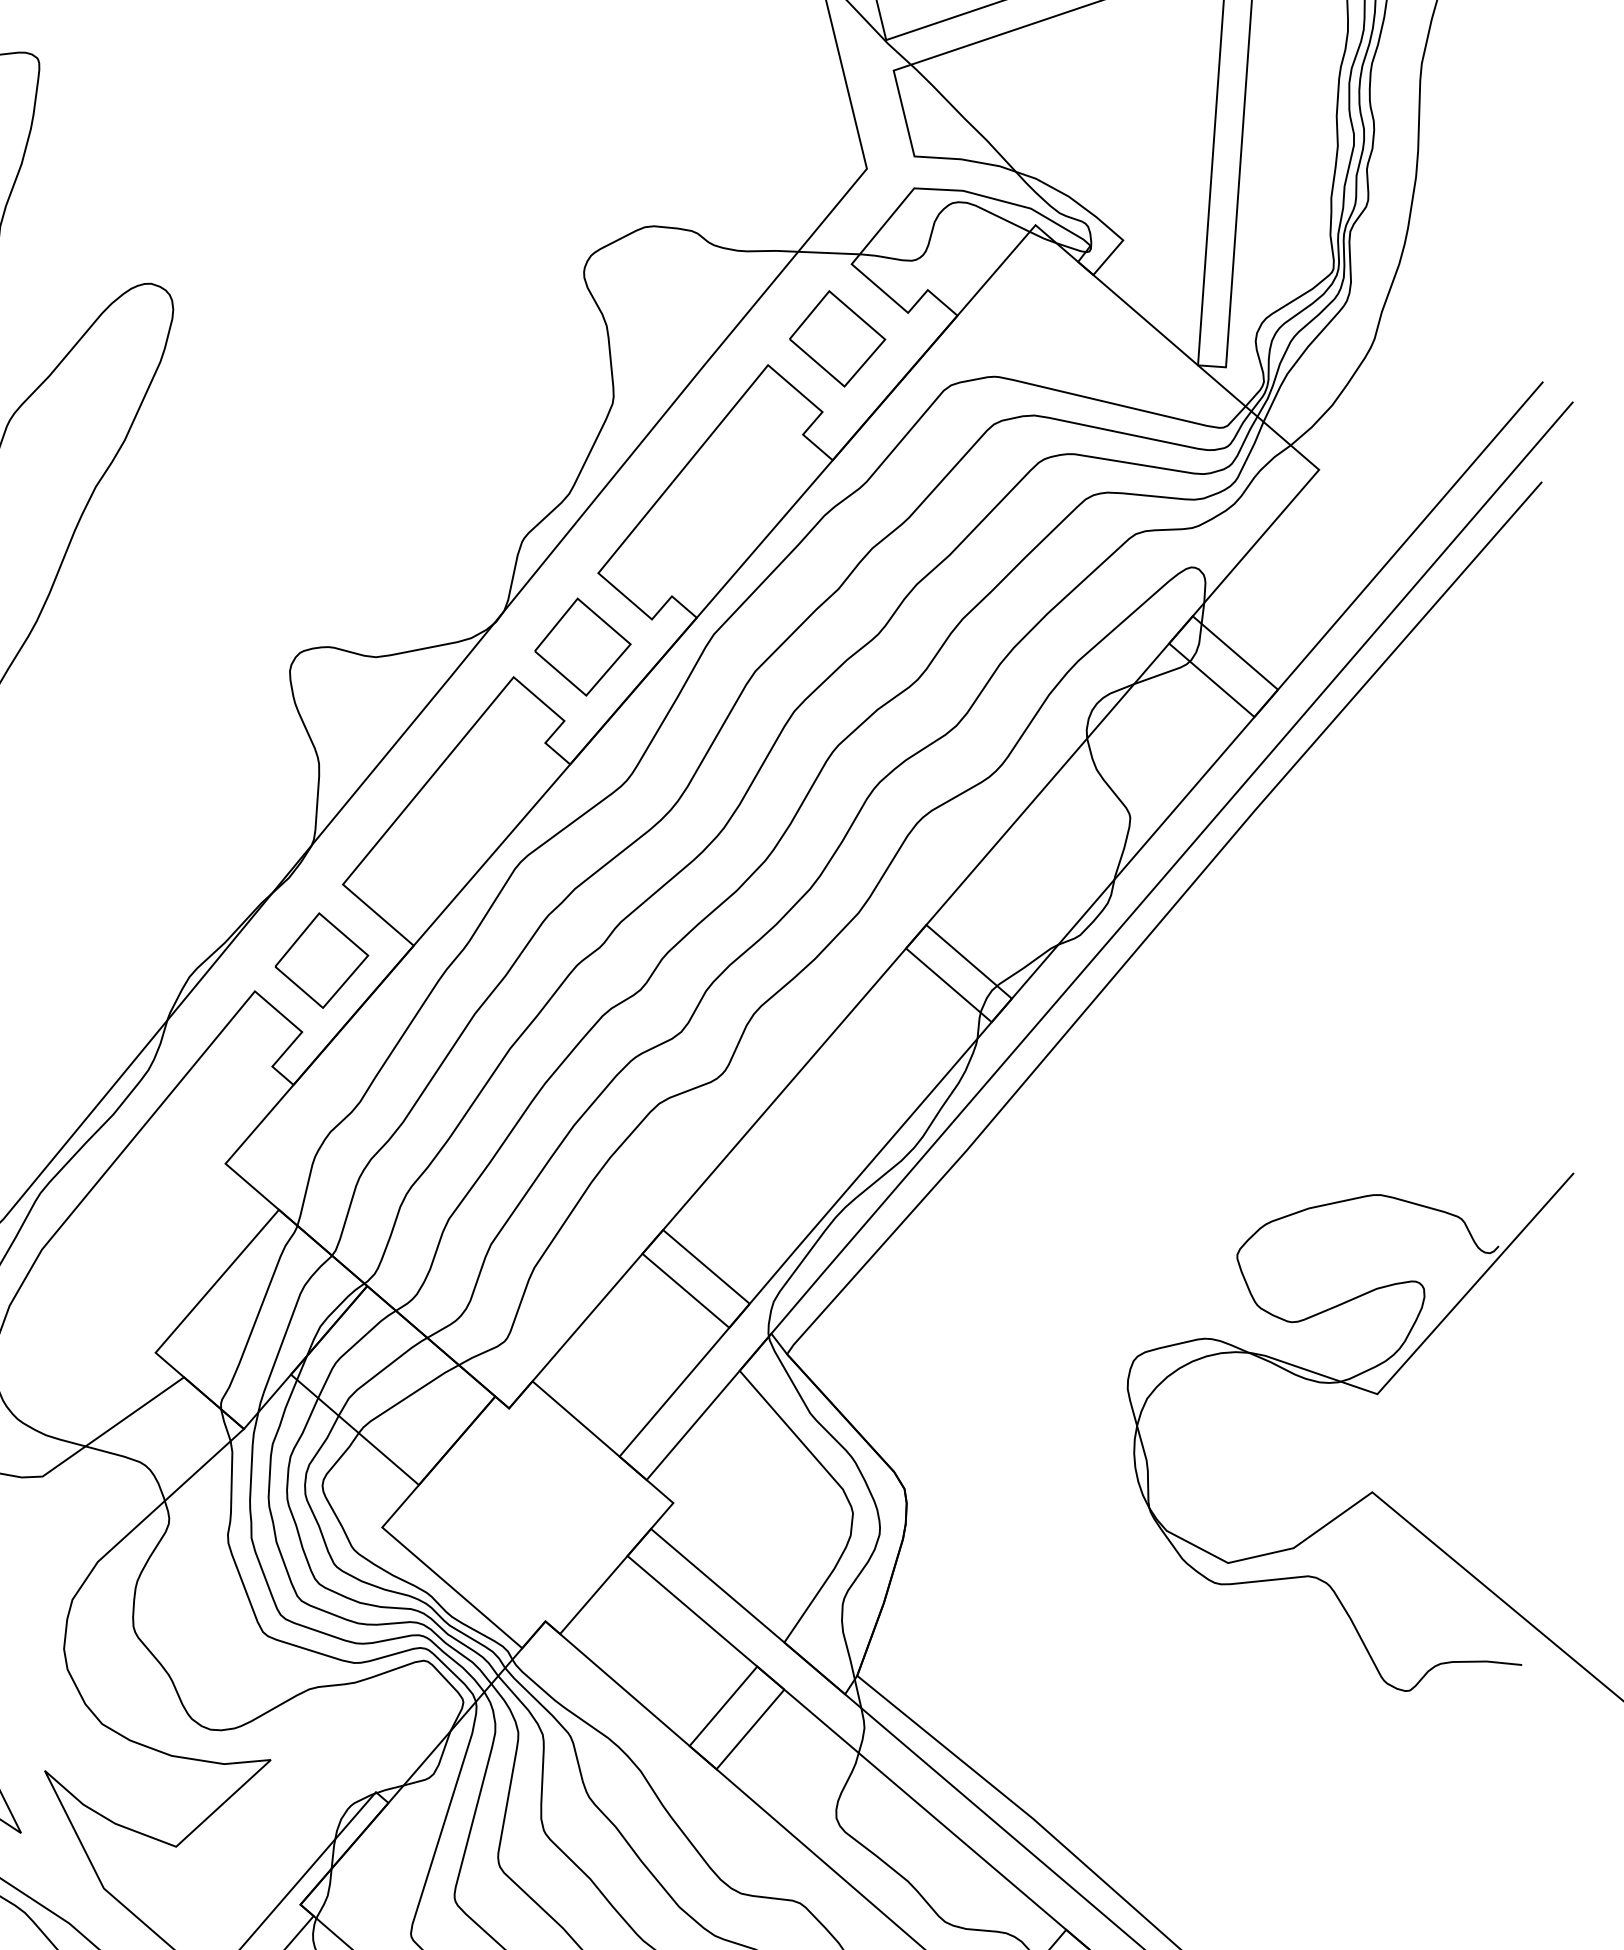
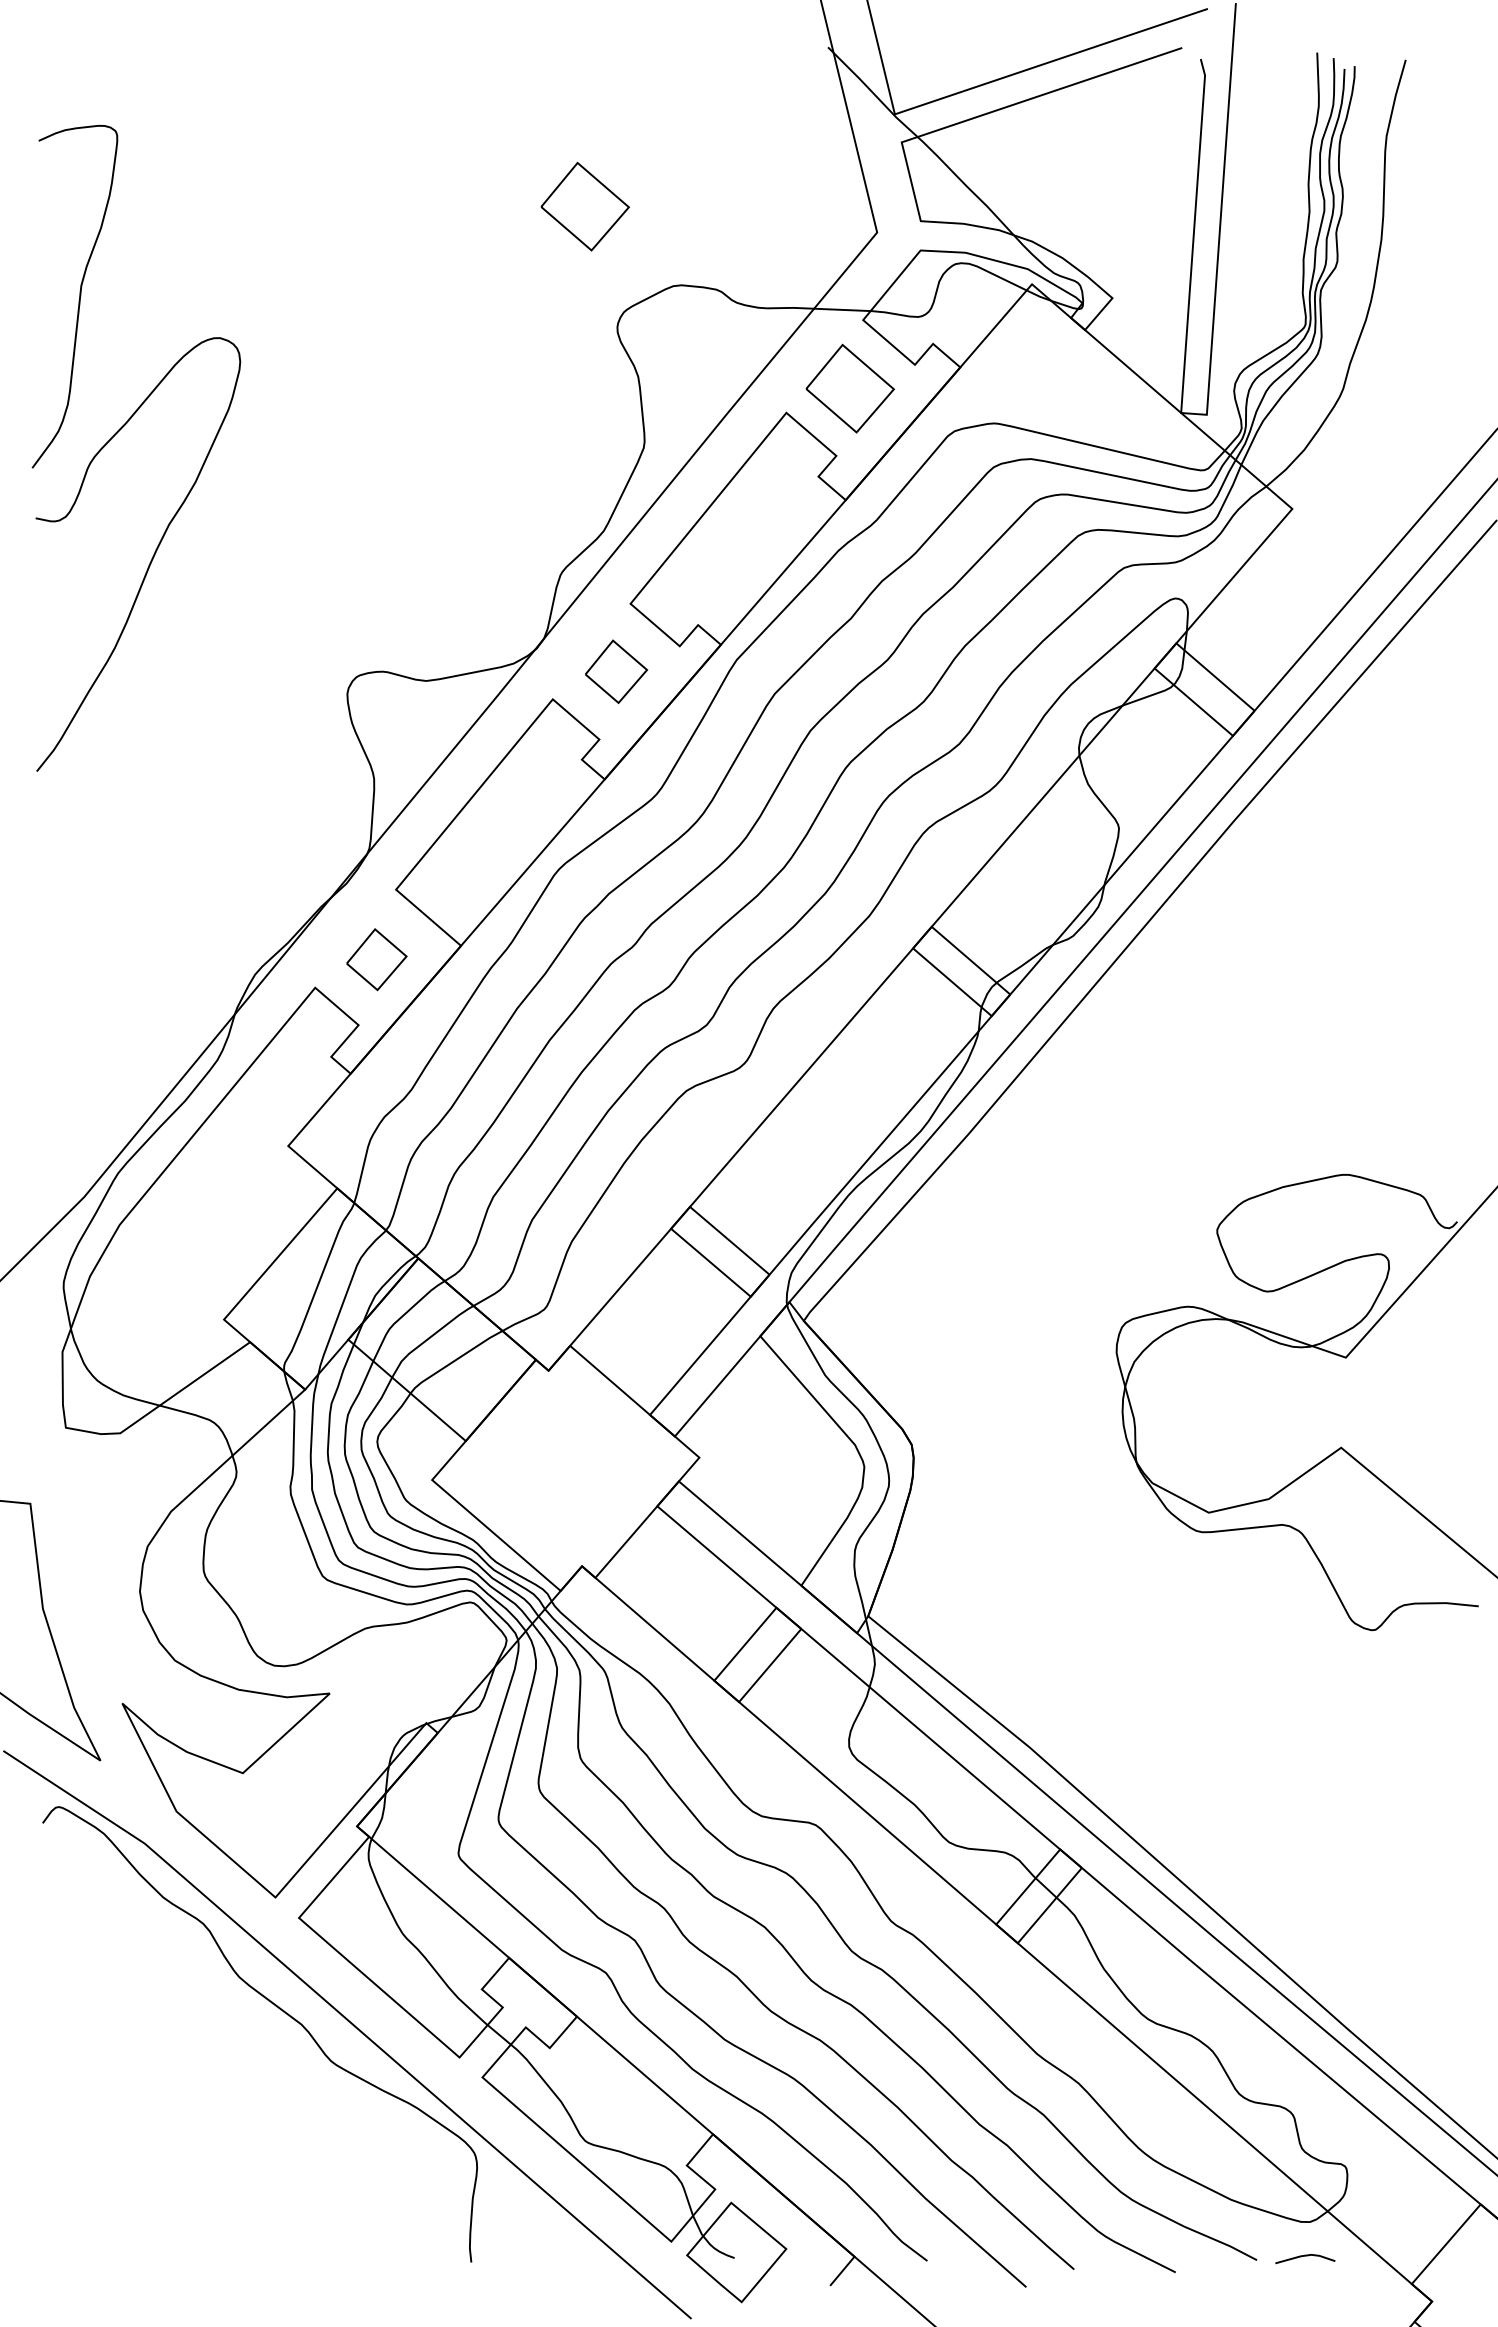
part: (548, 140) -> (584, 206), added
part: (583, 646) -> (616, 671), size x0.7
part: (321, 960) -> (376, 959), size x0.7

